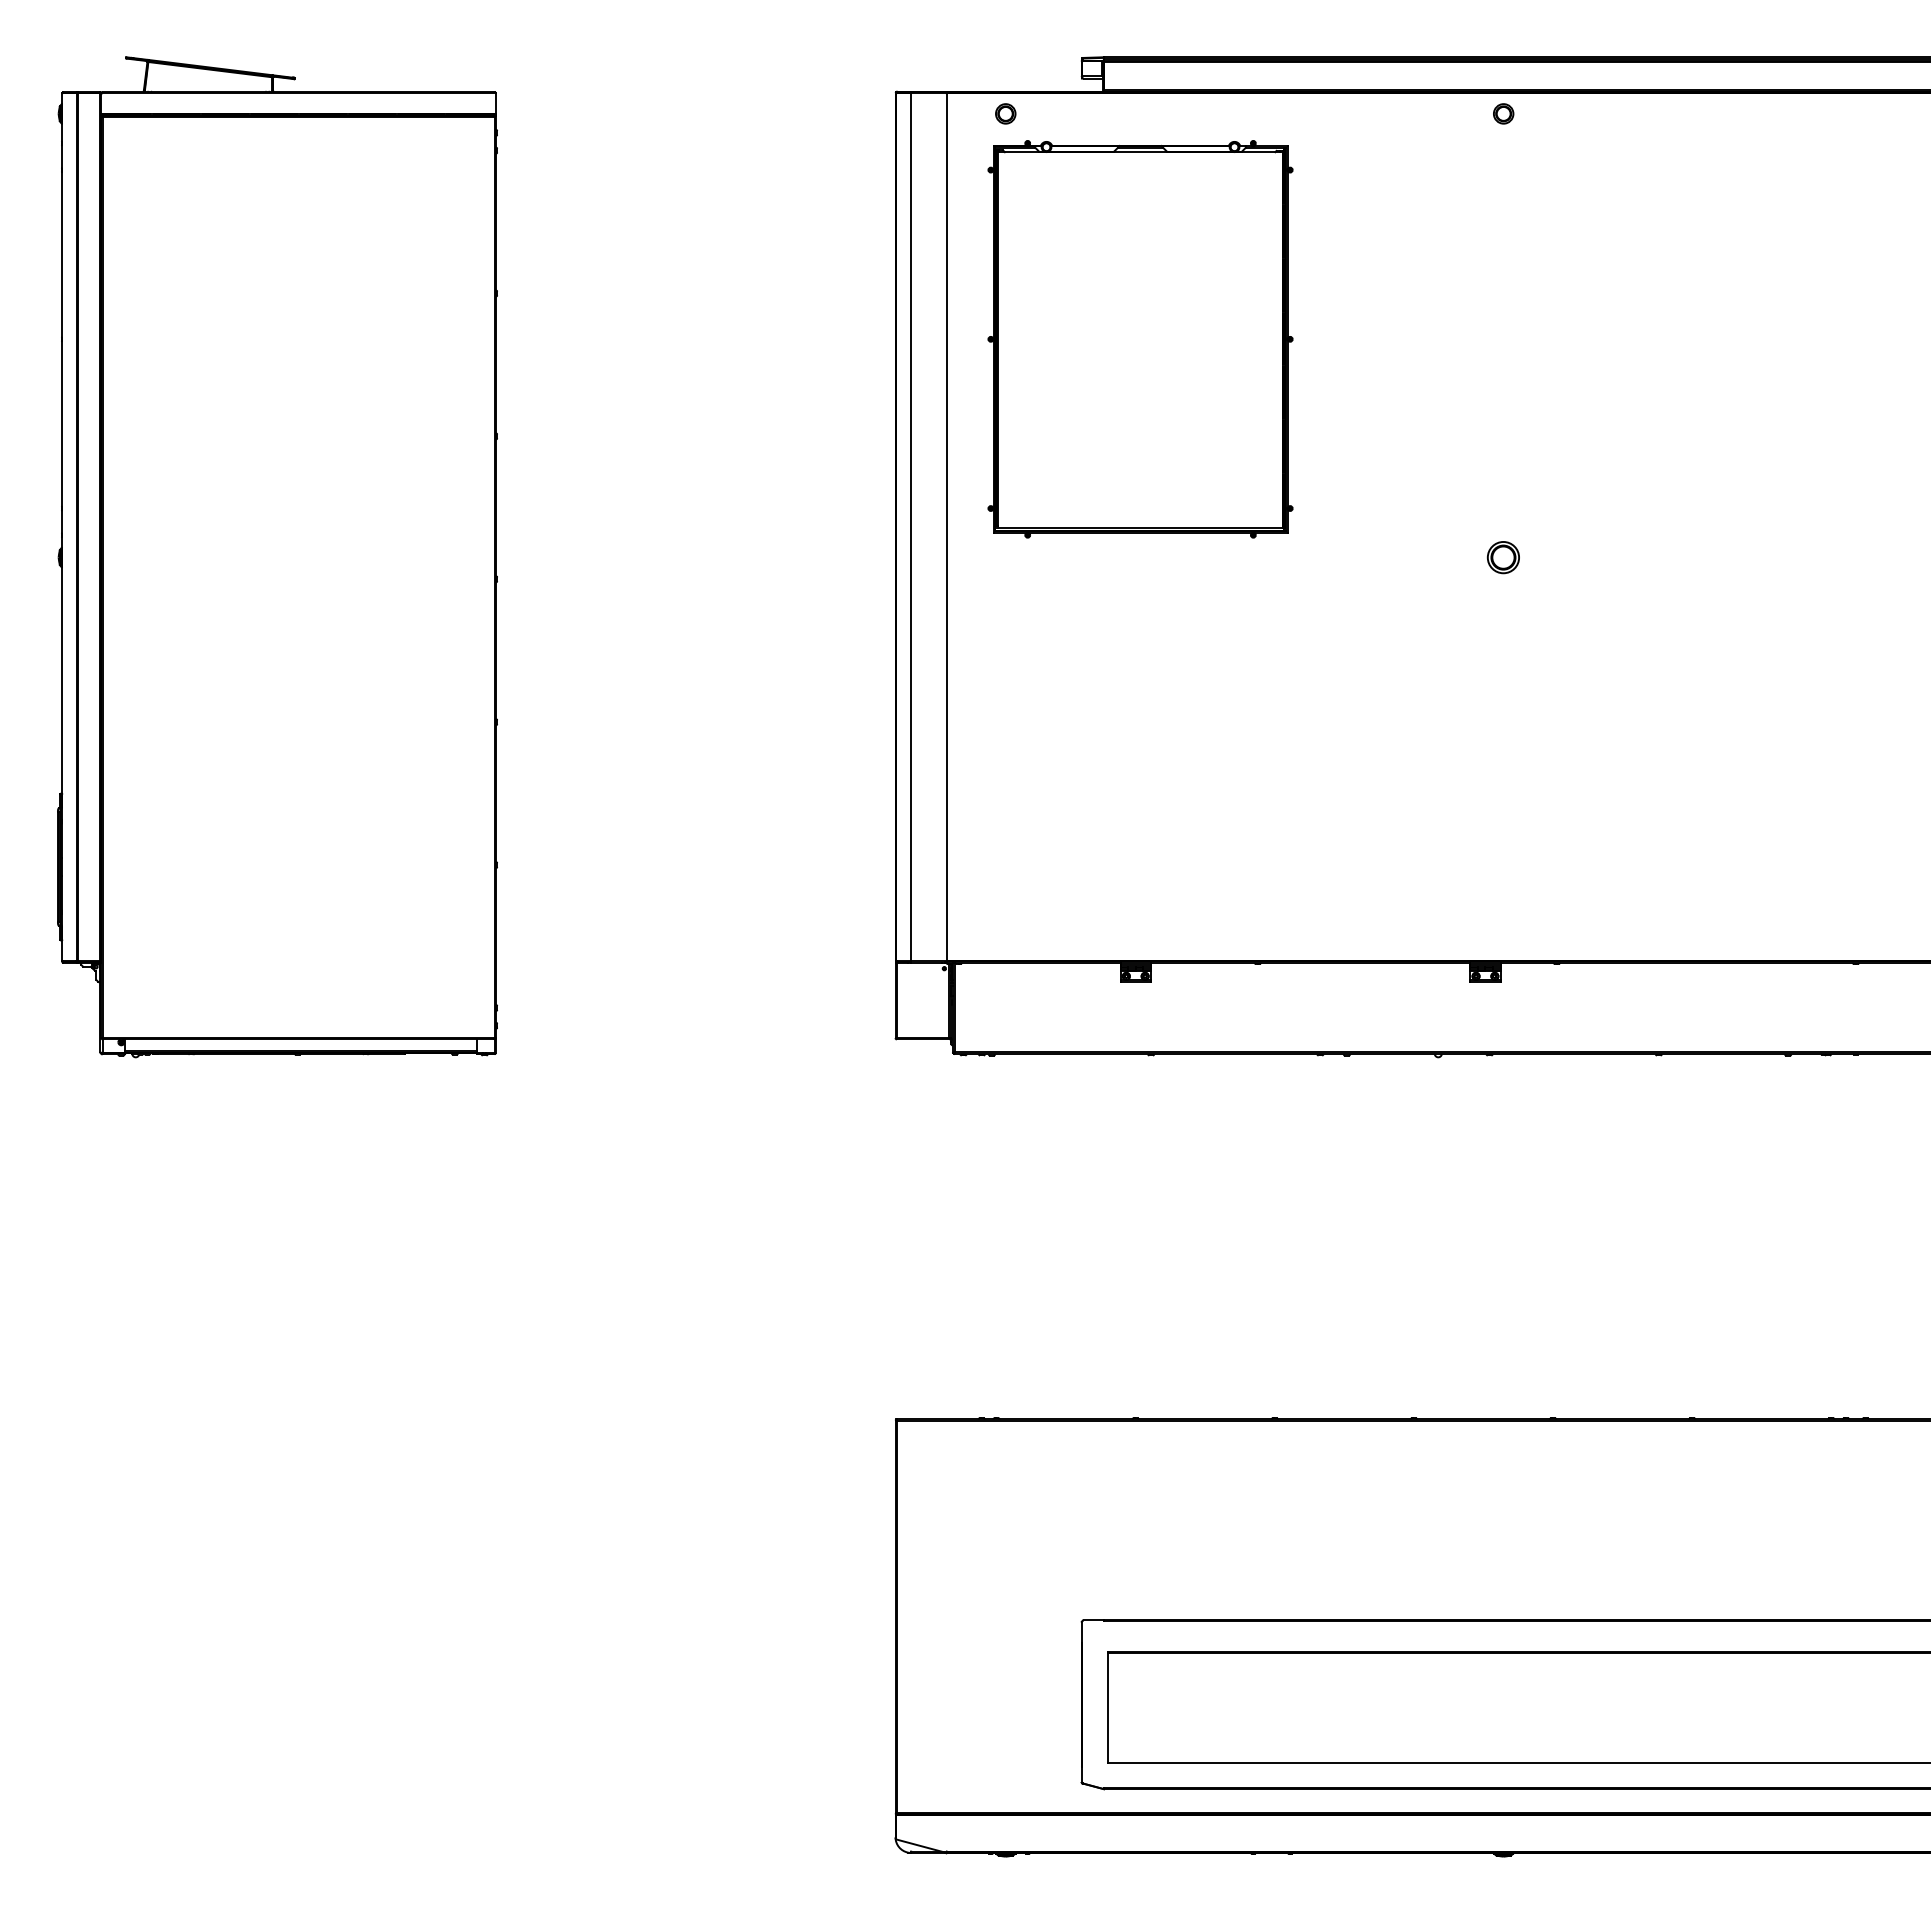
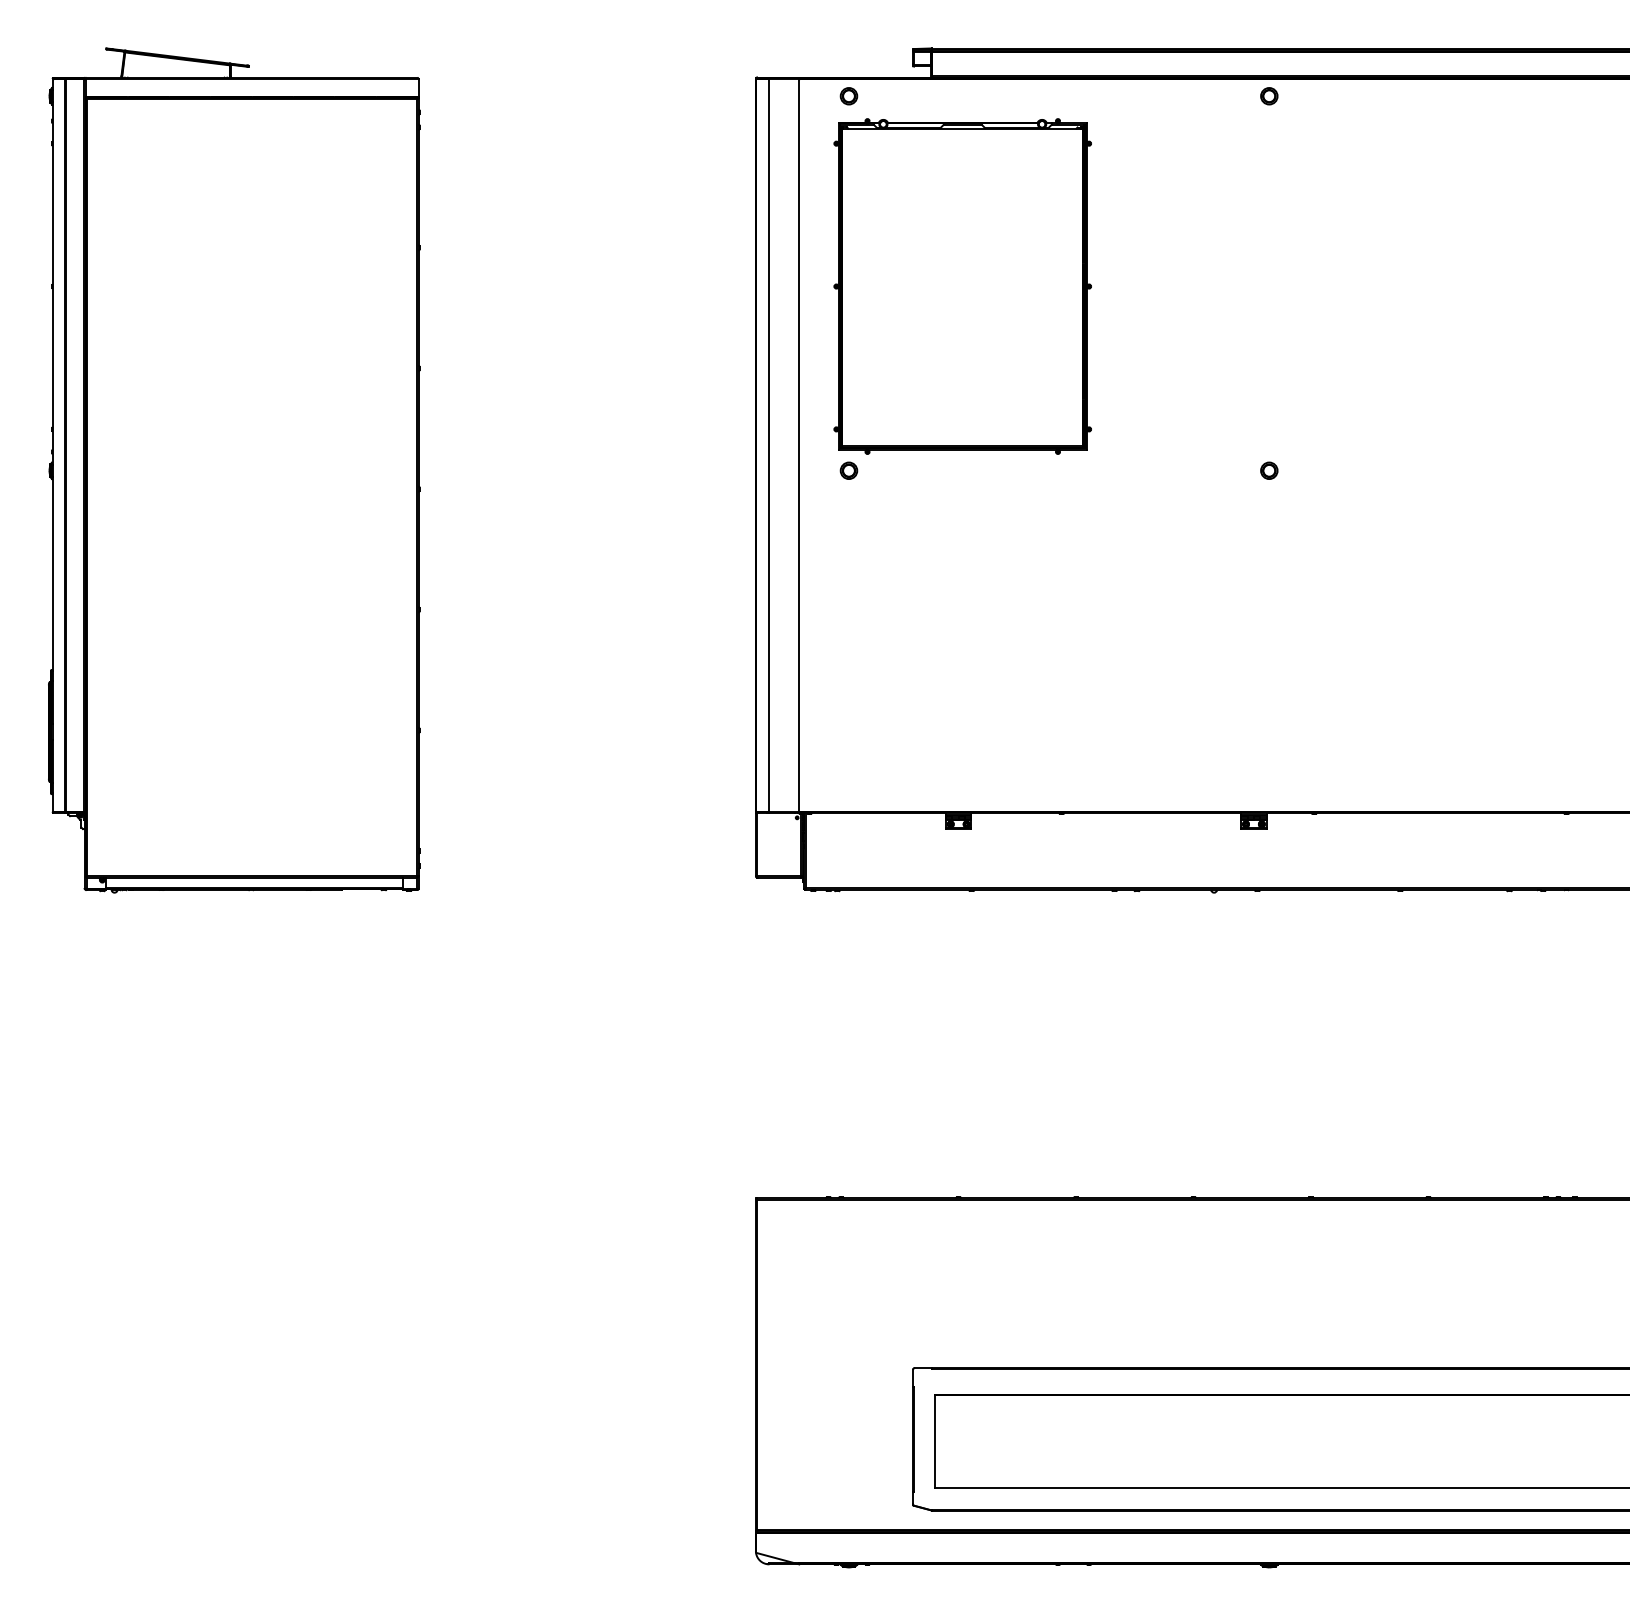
part: (1005, 557) -> (848, 470), added
part: (1503, 557) -> (1269, 470), size x0.62

